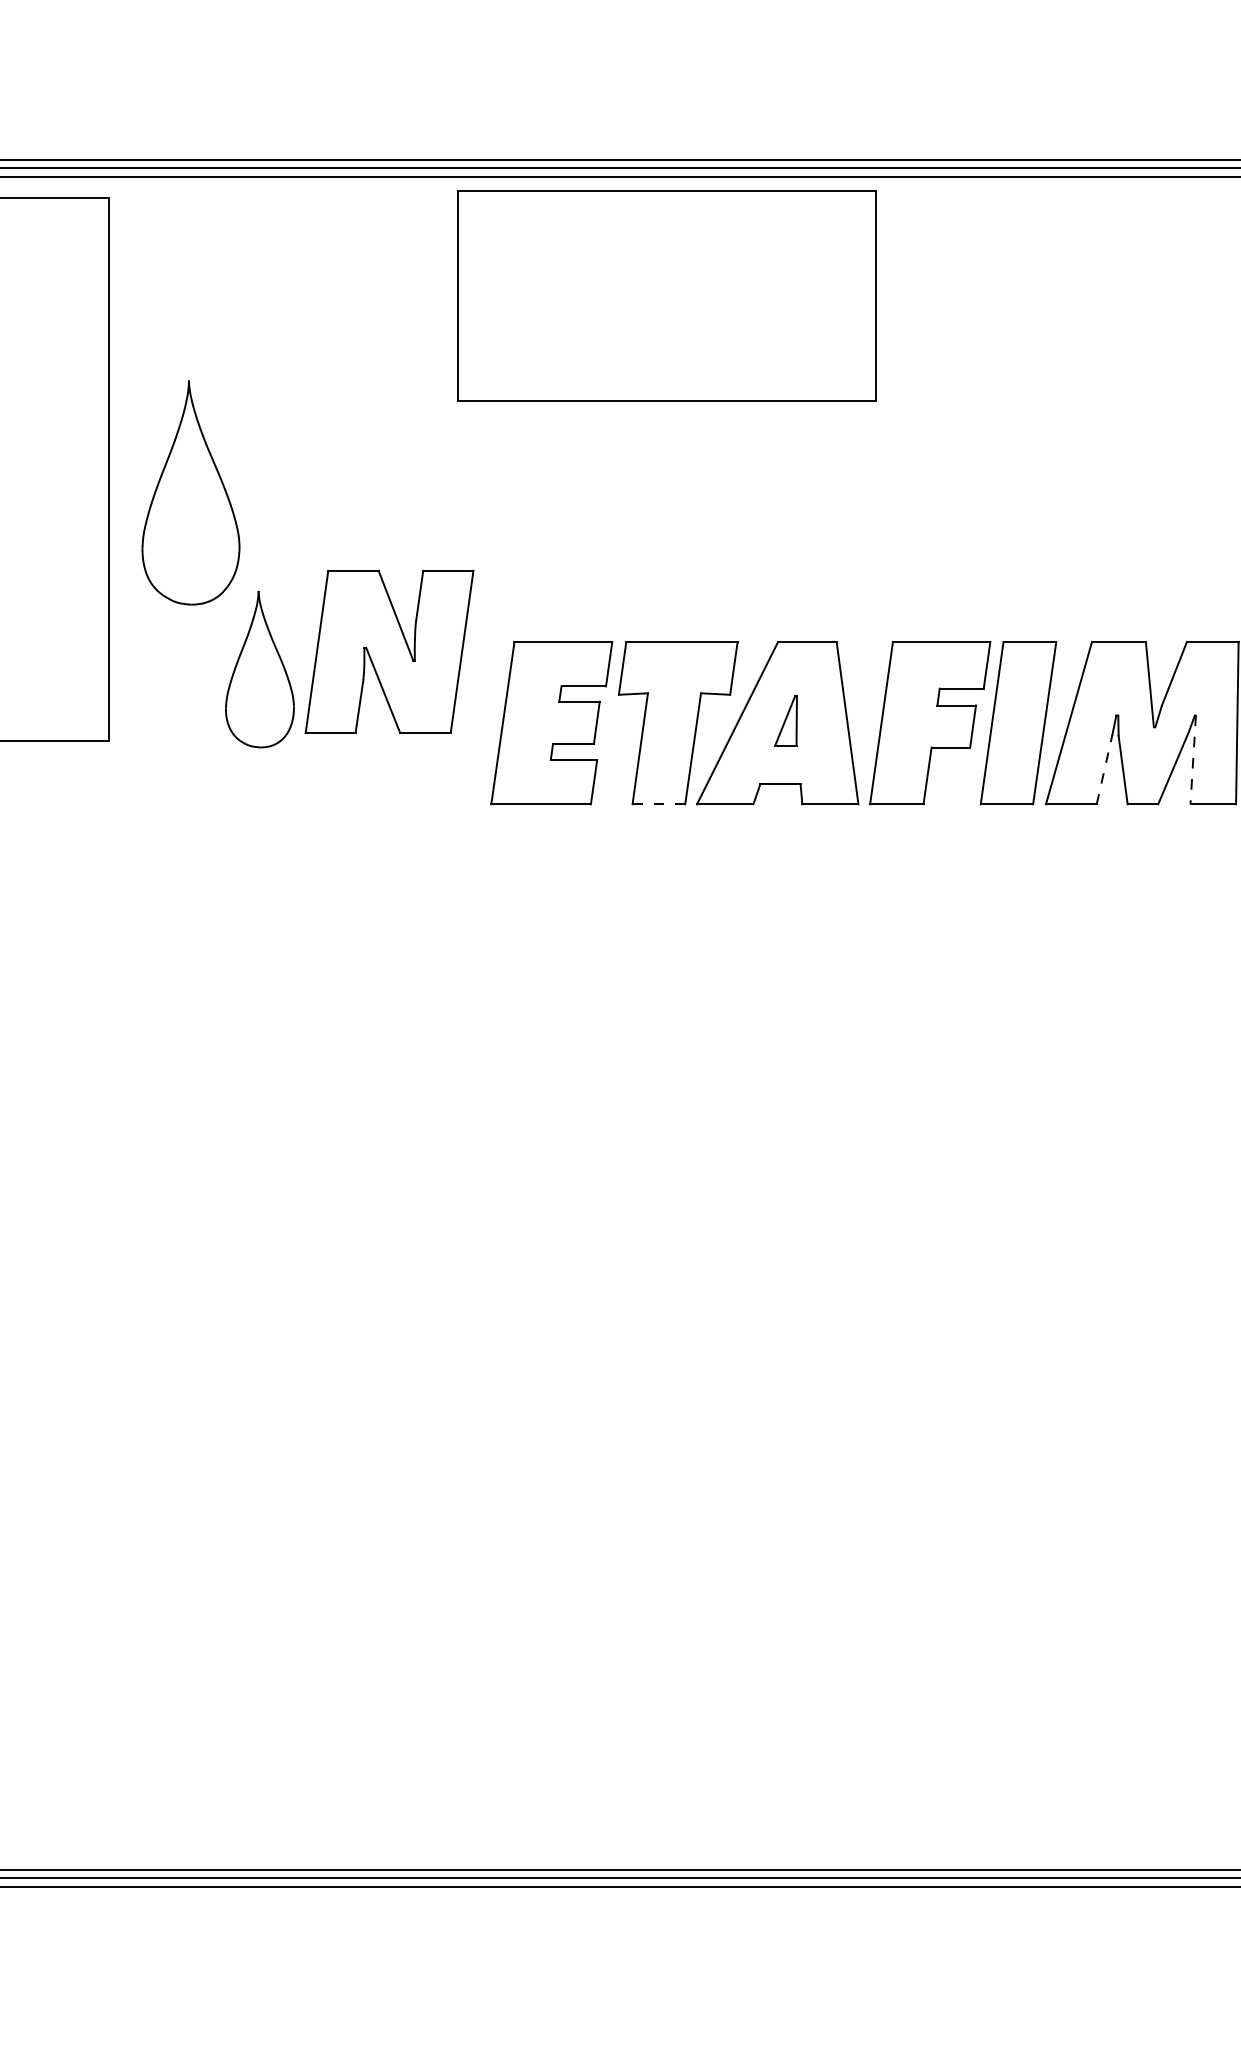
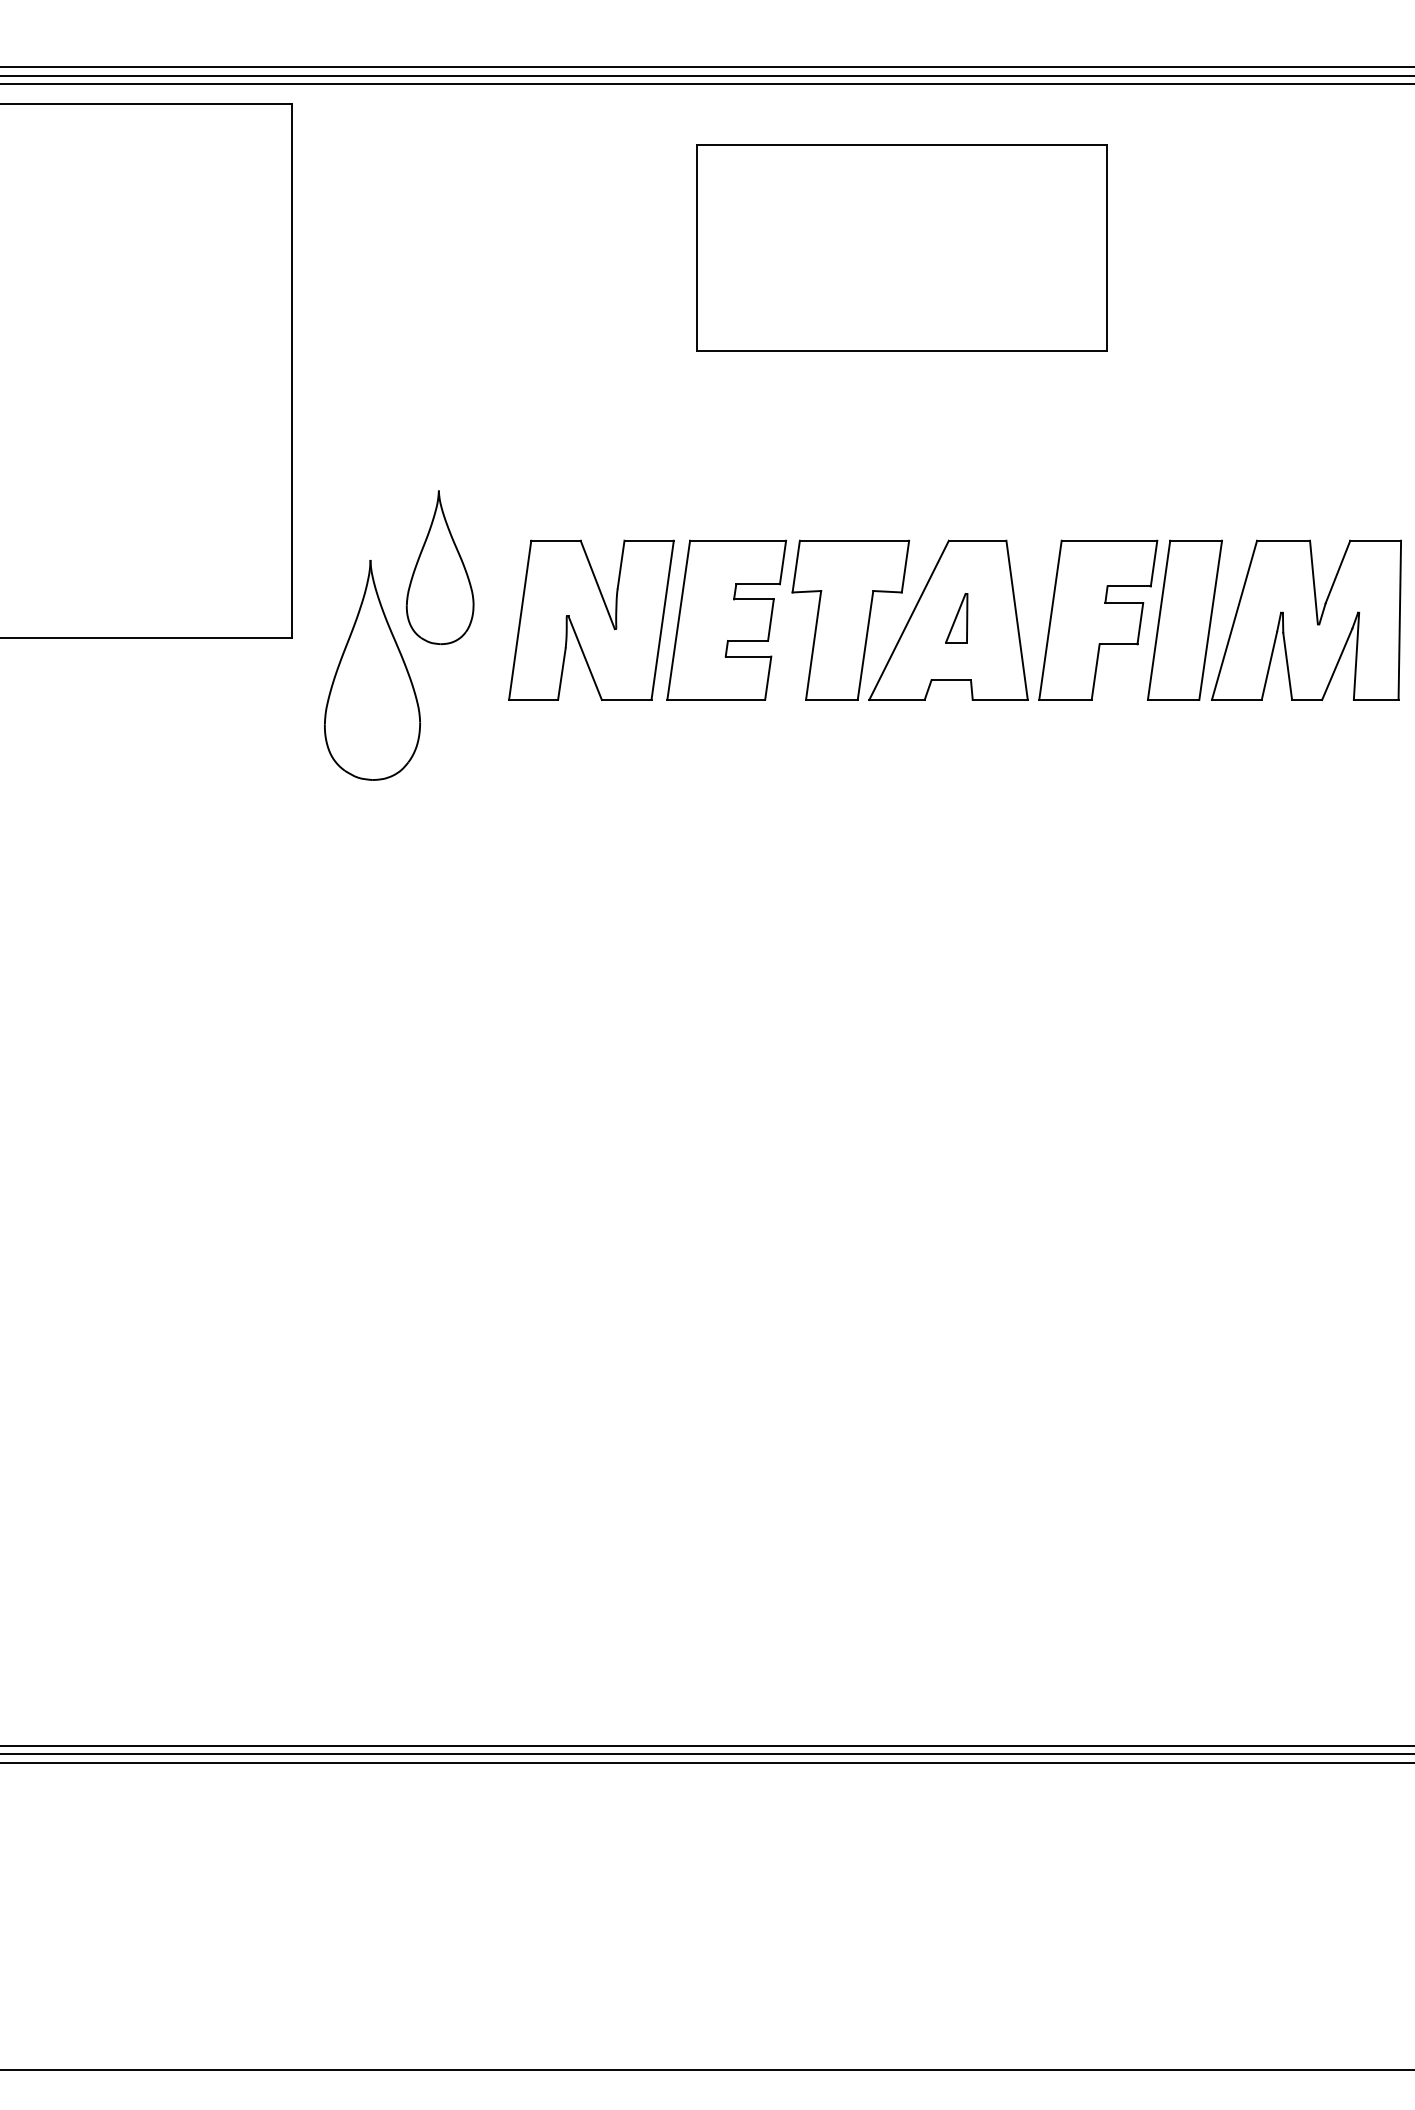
part: (666, 295) -> (901, 247), moved
part: (191, 493) -> (372, 670), moved
part: (389, 651) -> (591, 619), moved
line: (1193, 760) -> (1356, 656), dashed -> solid
line: (1104, 769) -> (1269, 665), dashed -> solid
line: (658, 803) -> (831, 699), dashed -> solid

